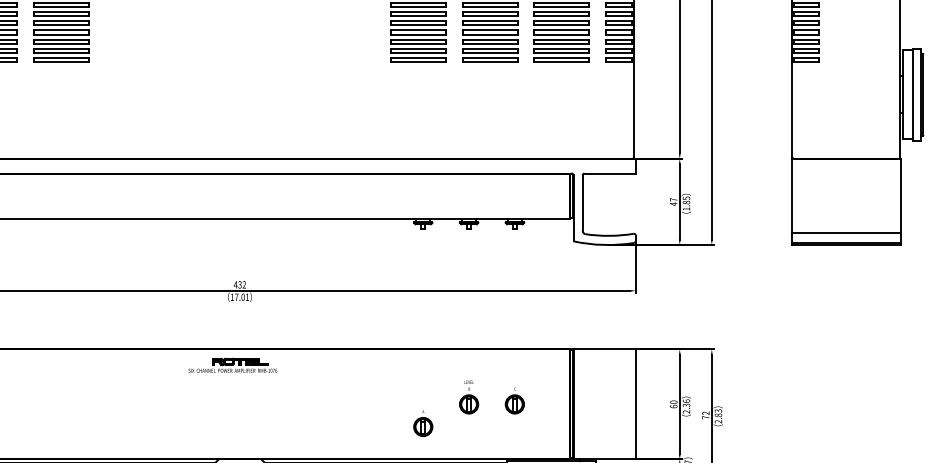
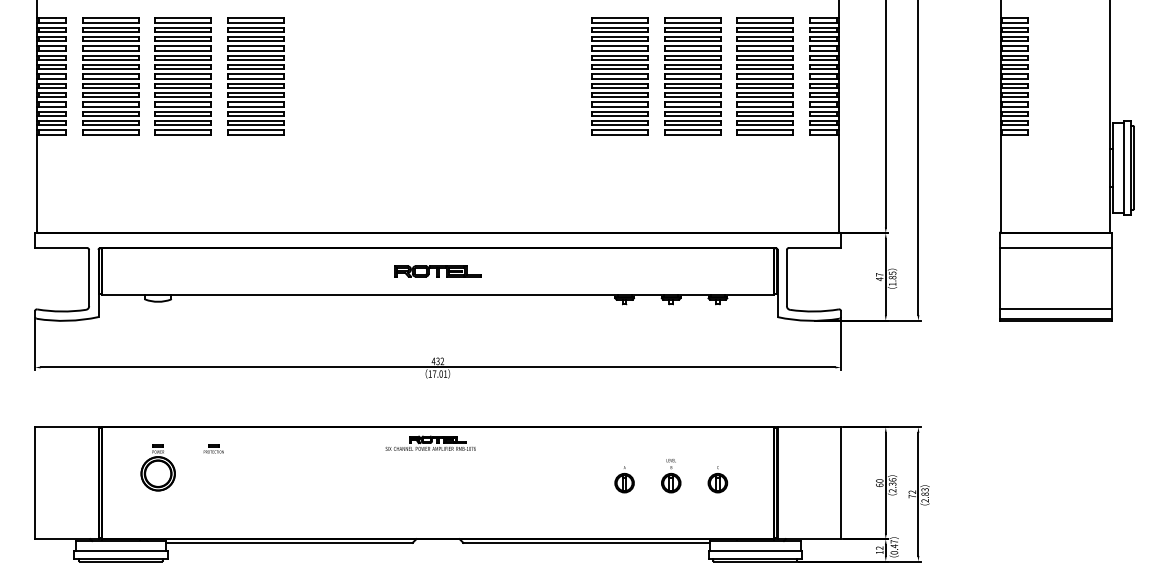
line: (846, 173) -> (1055, 248), added
part: (239, 196) -> (437, 271), added
part: (19, 370) -> (213, 448), added
part: (423, 423) -> (624, 479), moved

